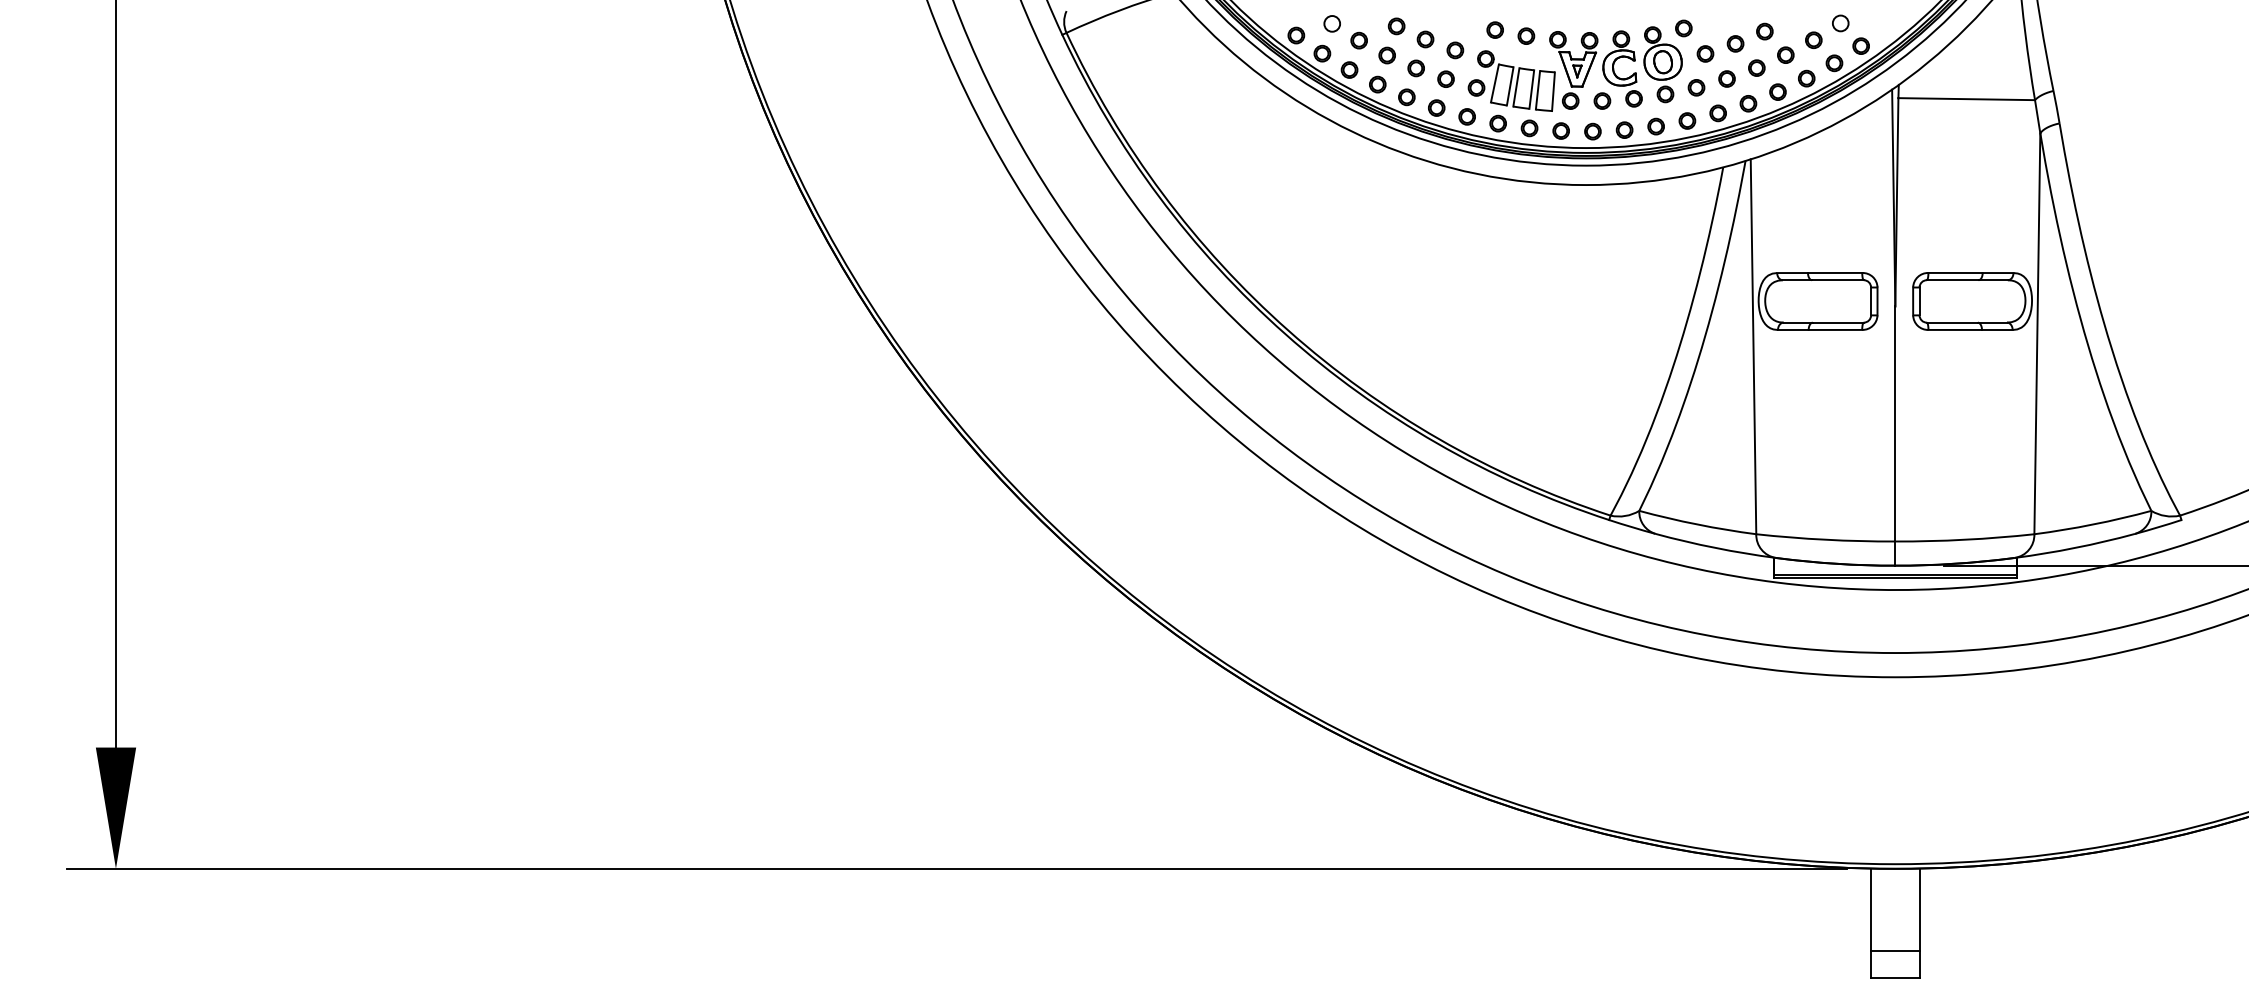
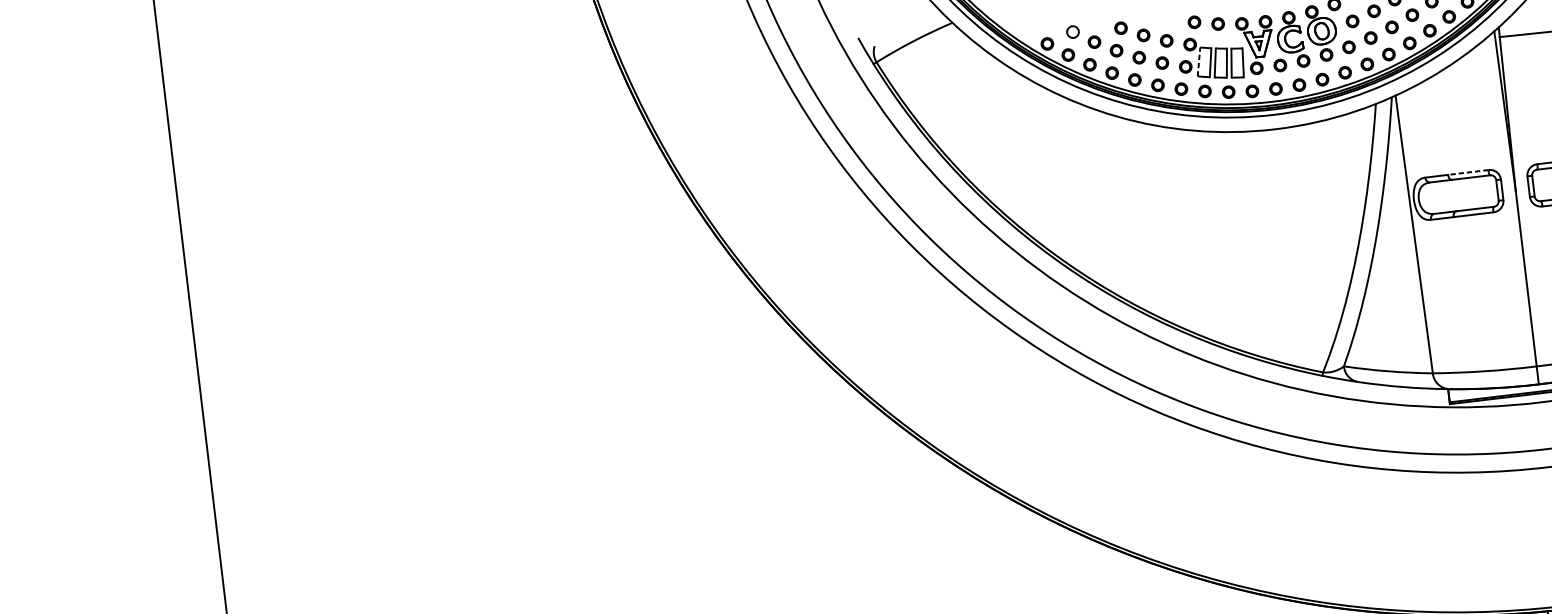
line: (1495, 83) -> (1199, 61), solid -> dashed
line: (1834, 272) -> (1467, 172), solid -> dashed

